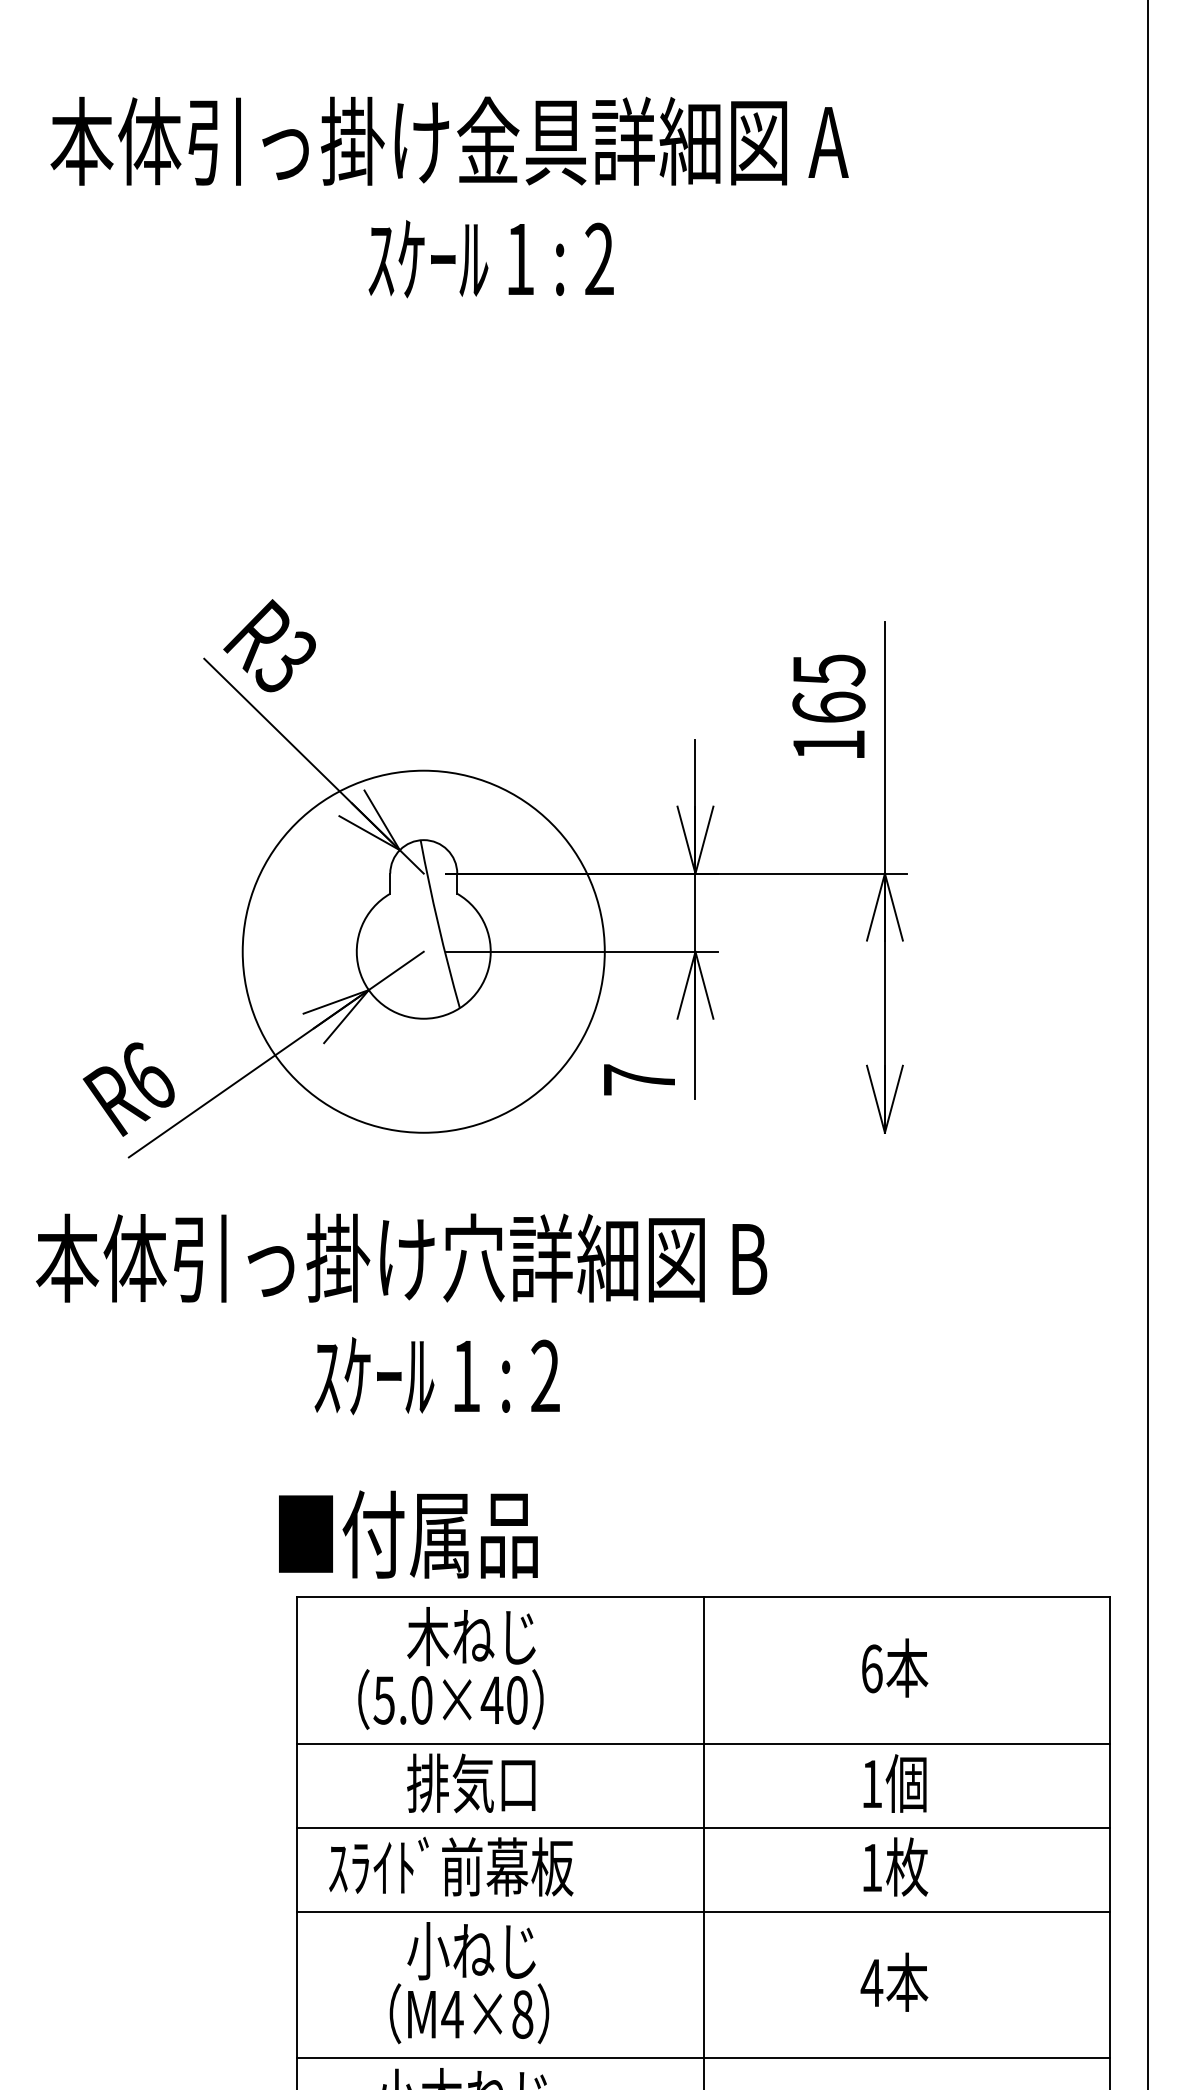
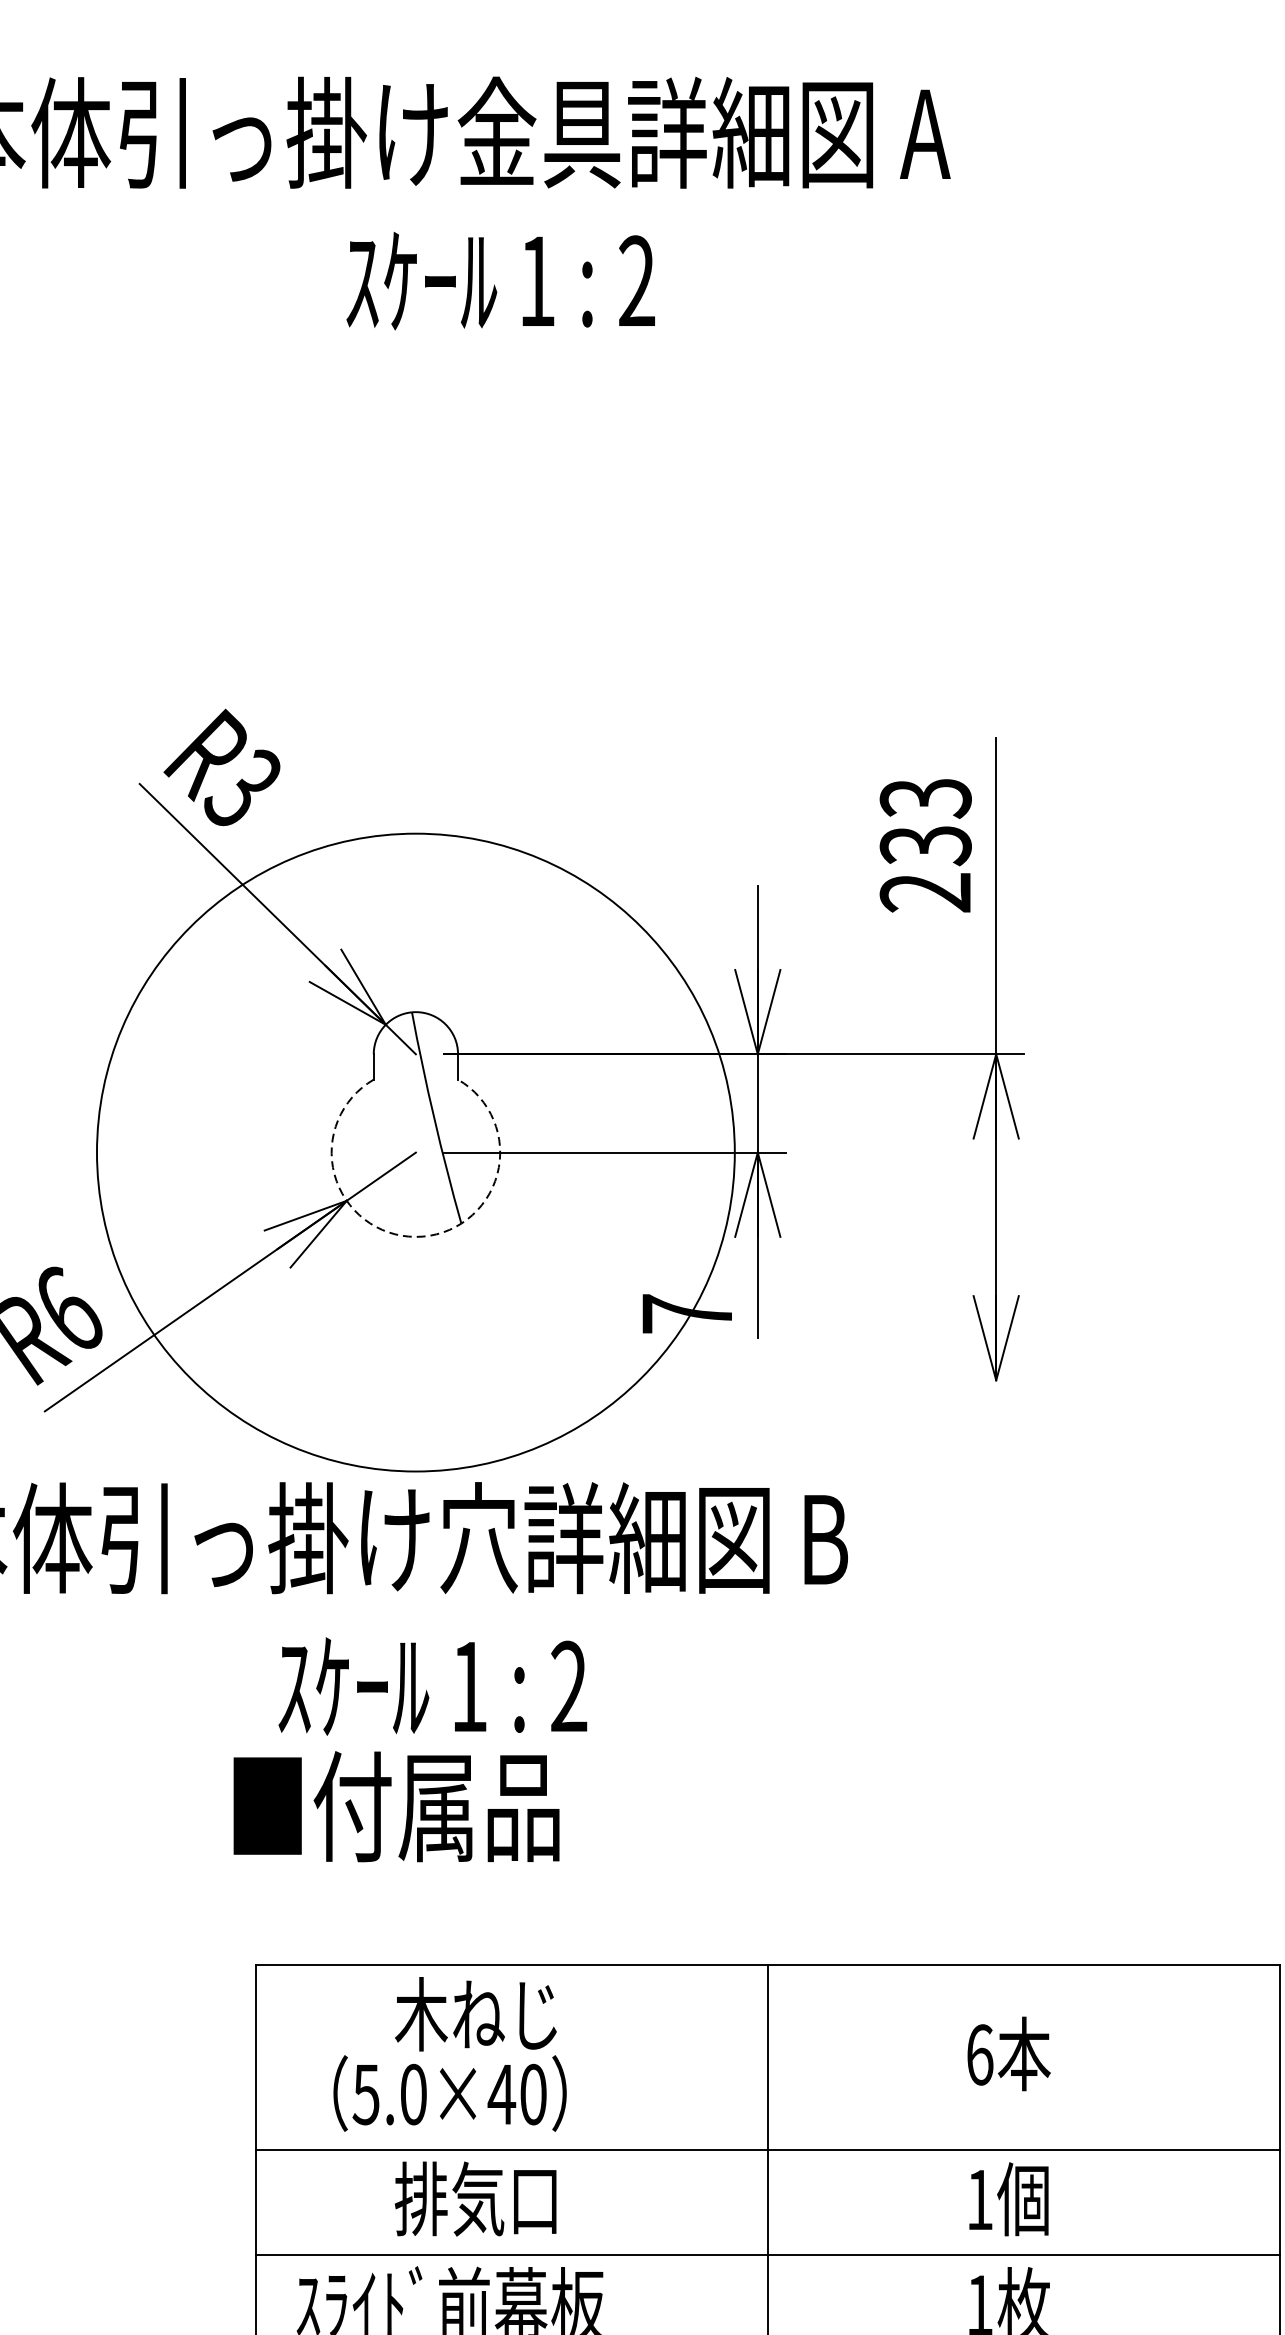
text: (828, 707) -> (925, 845), 165 -> 233
circle: (423, 951) -> (415, 1152), size x1.4
arc: (423, 1018) -> (415, 1236), solid -> dashed
text: (408, 1534) -> (396, 1806), moved

